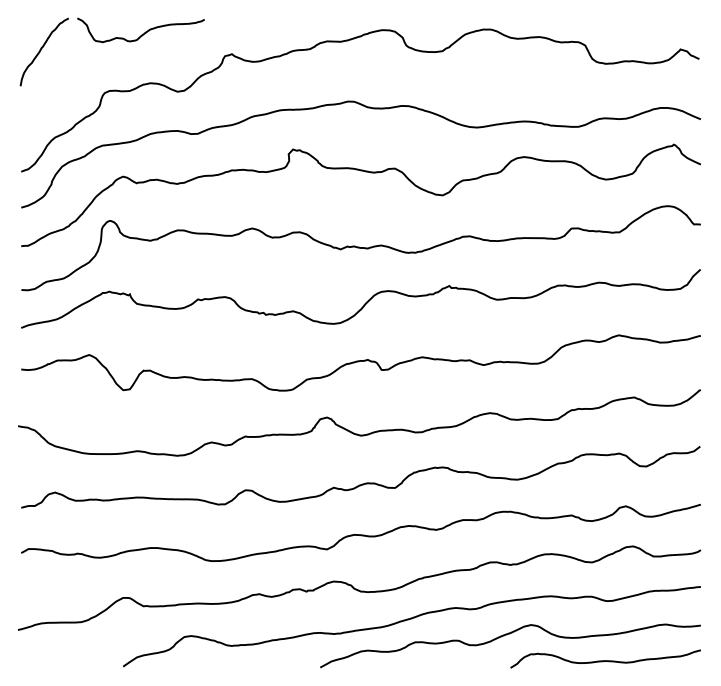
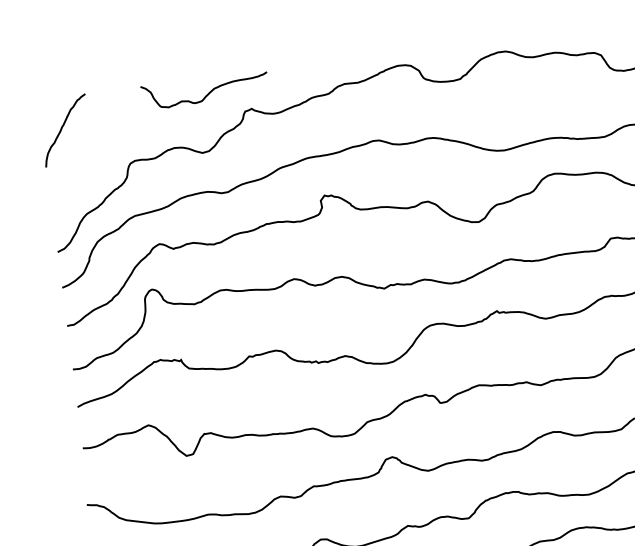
curve: (141, 34) -> (206, 94), moved

